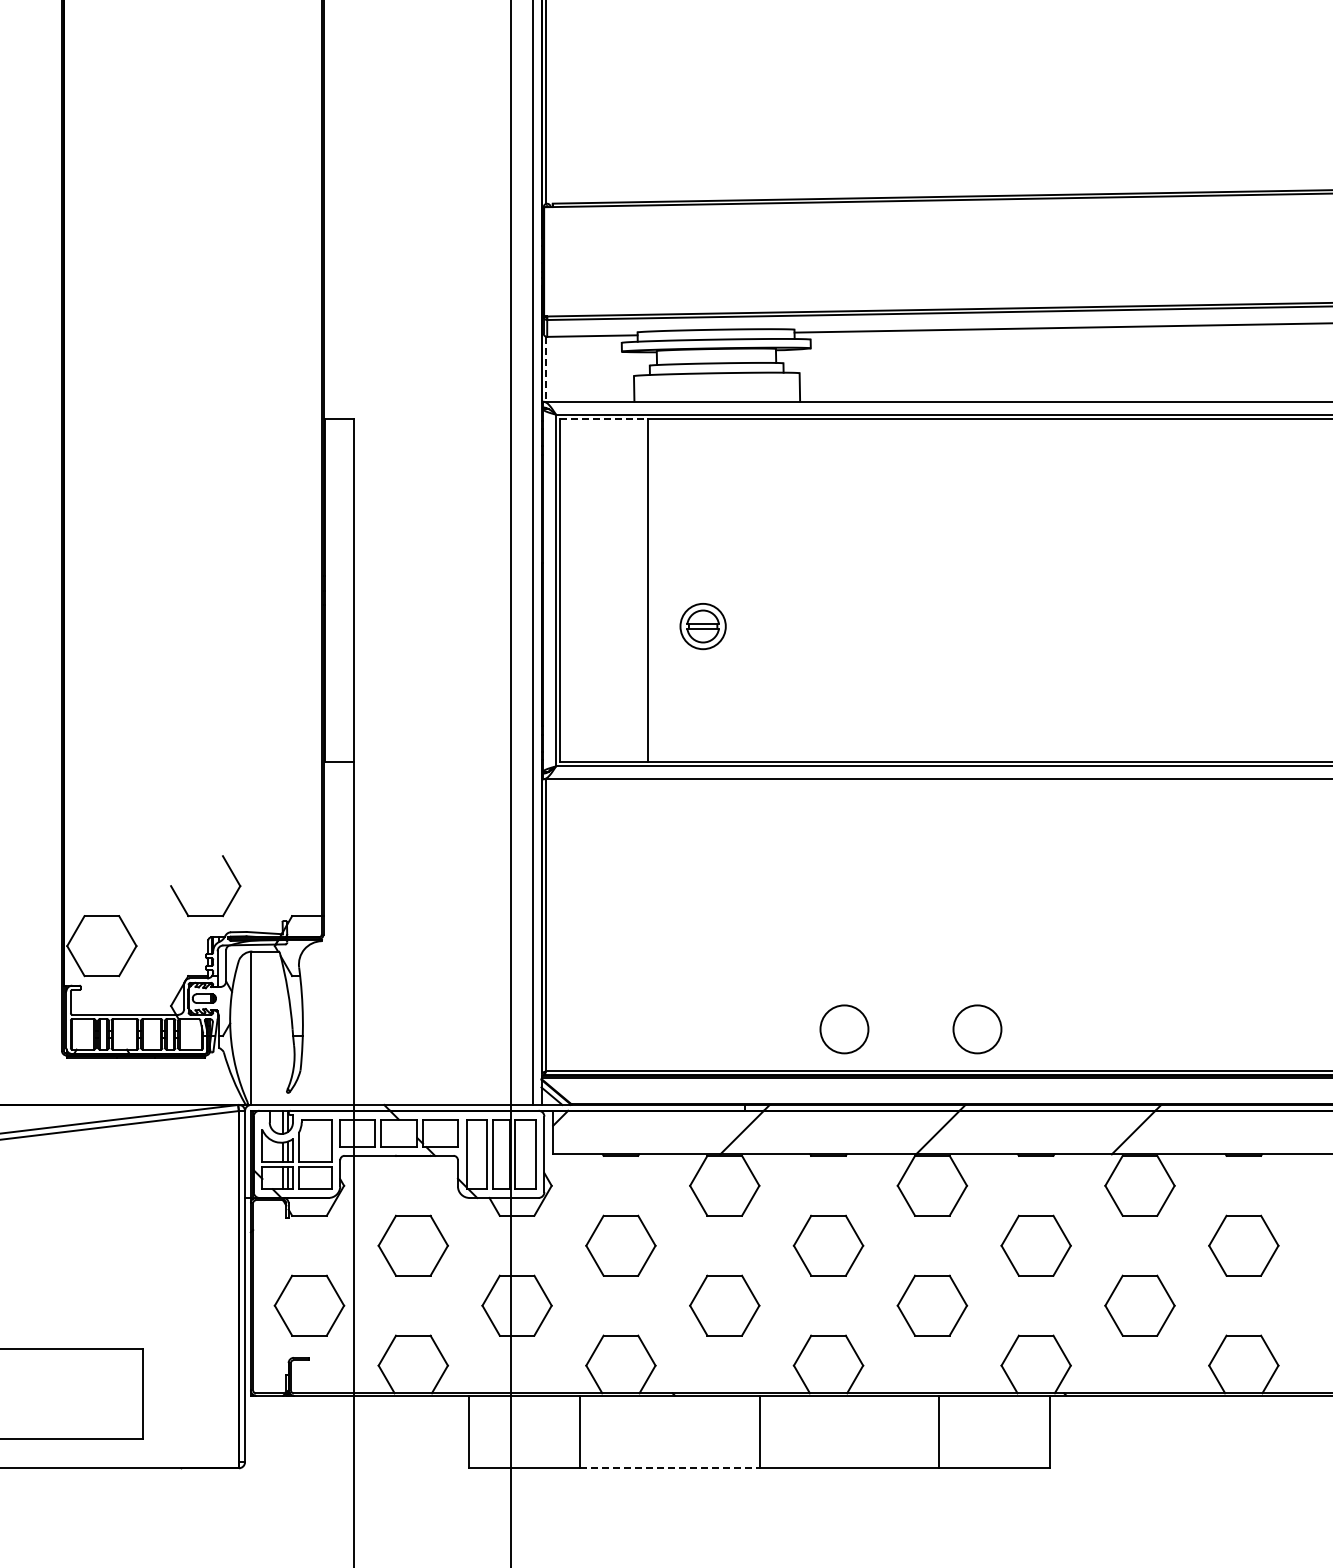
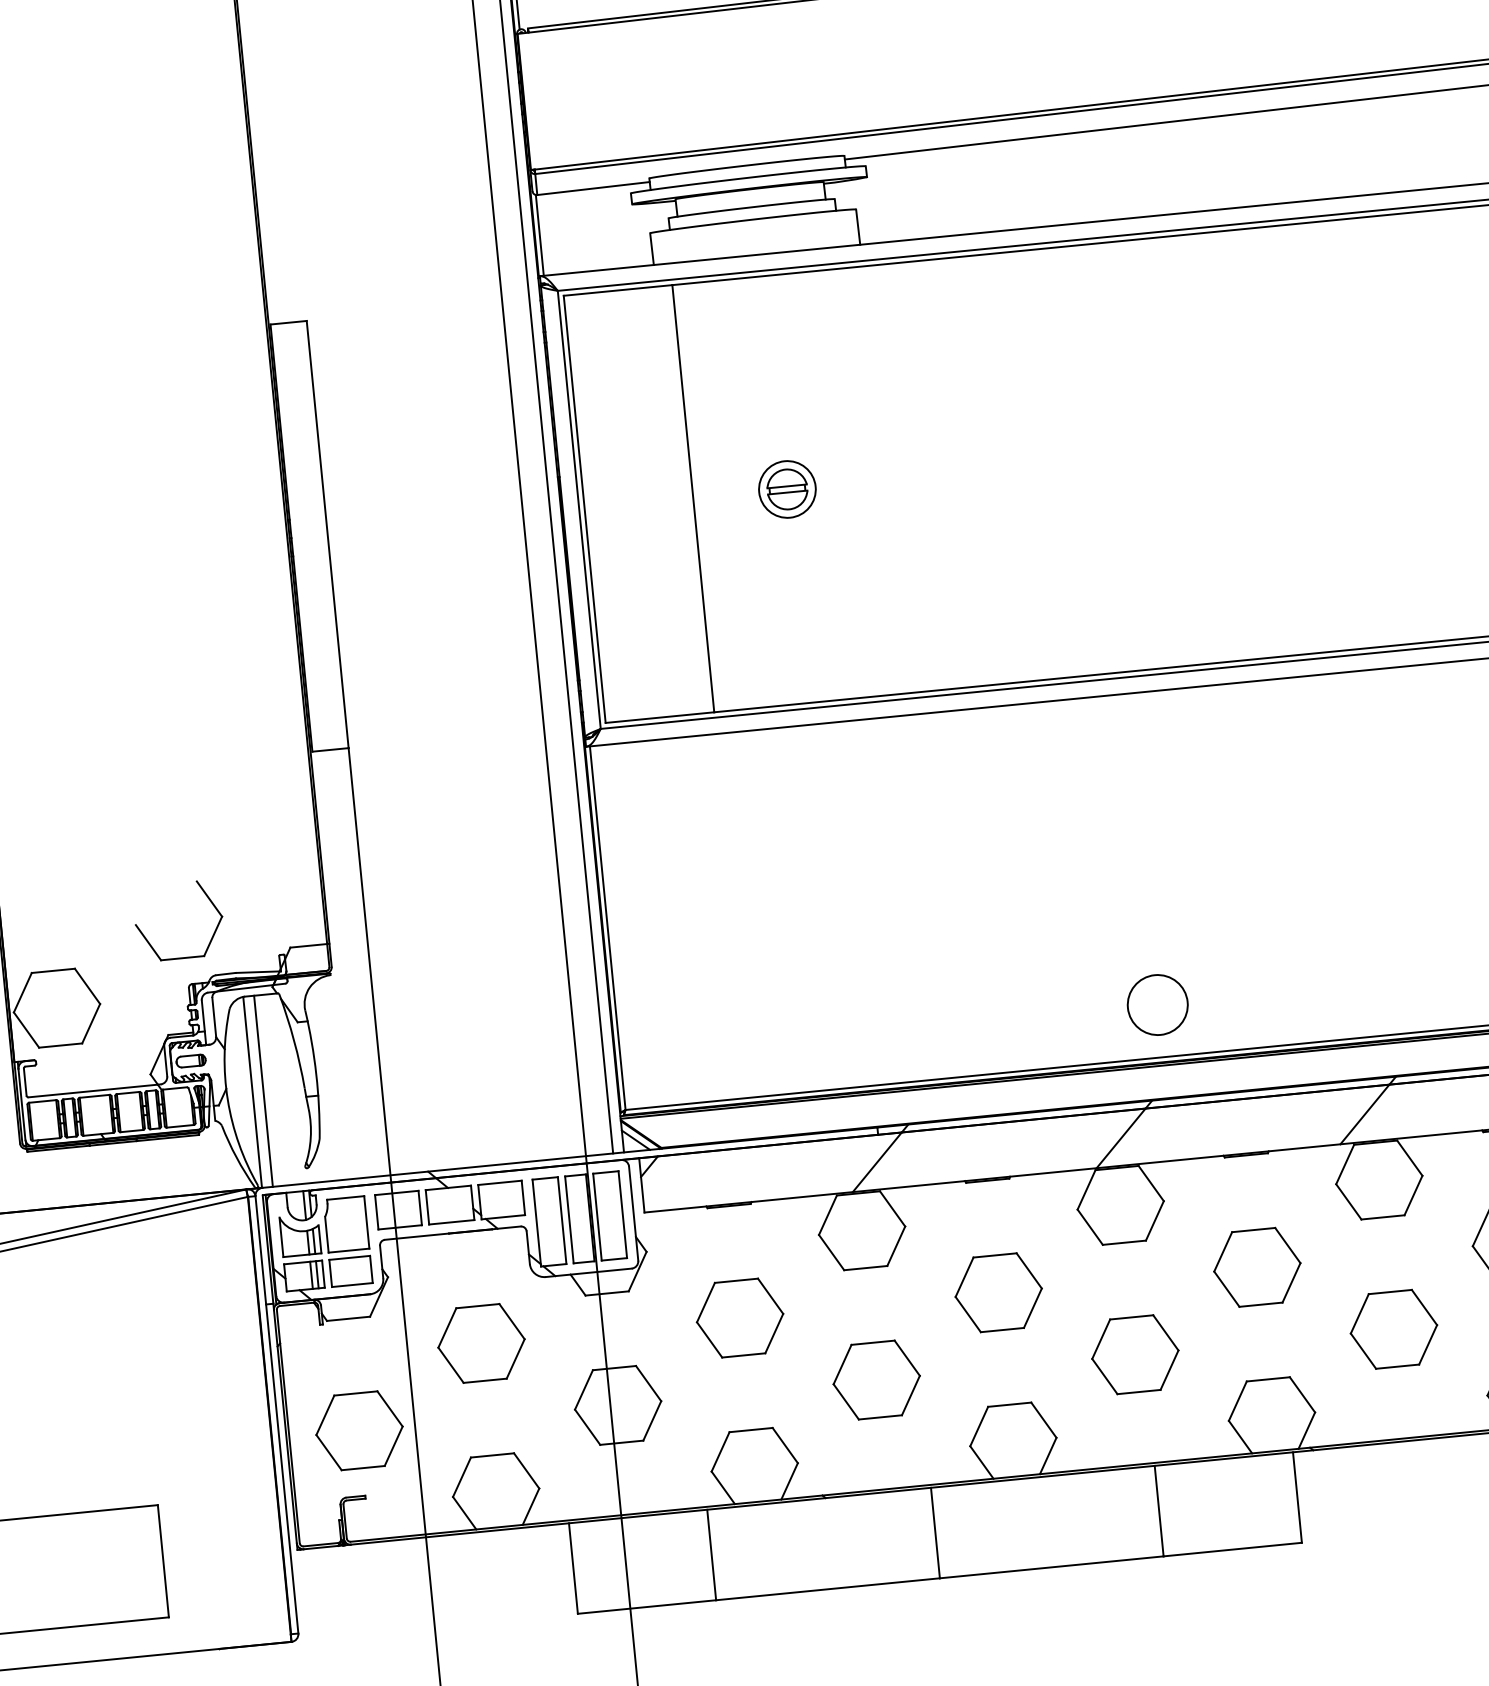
line: (546, 369) -> (540, 235), dashed -> solid
line: (603, 419) -> (617, 291), dashed -> solid
part: (702, 626) -> (786, 489), moved
line: (259, 1027) -> (263, 1090), added
circle: (844, 1029) -> (992, 1021), removed
line: (669, 1468) -> (827, 1589), dashed -> solid

